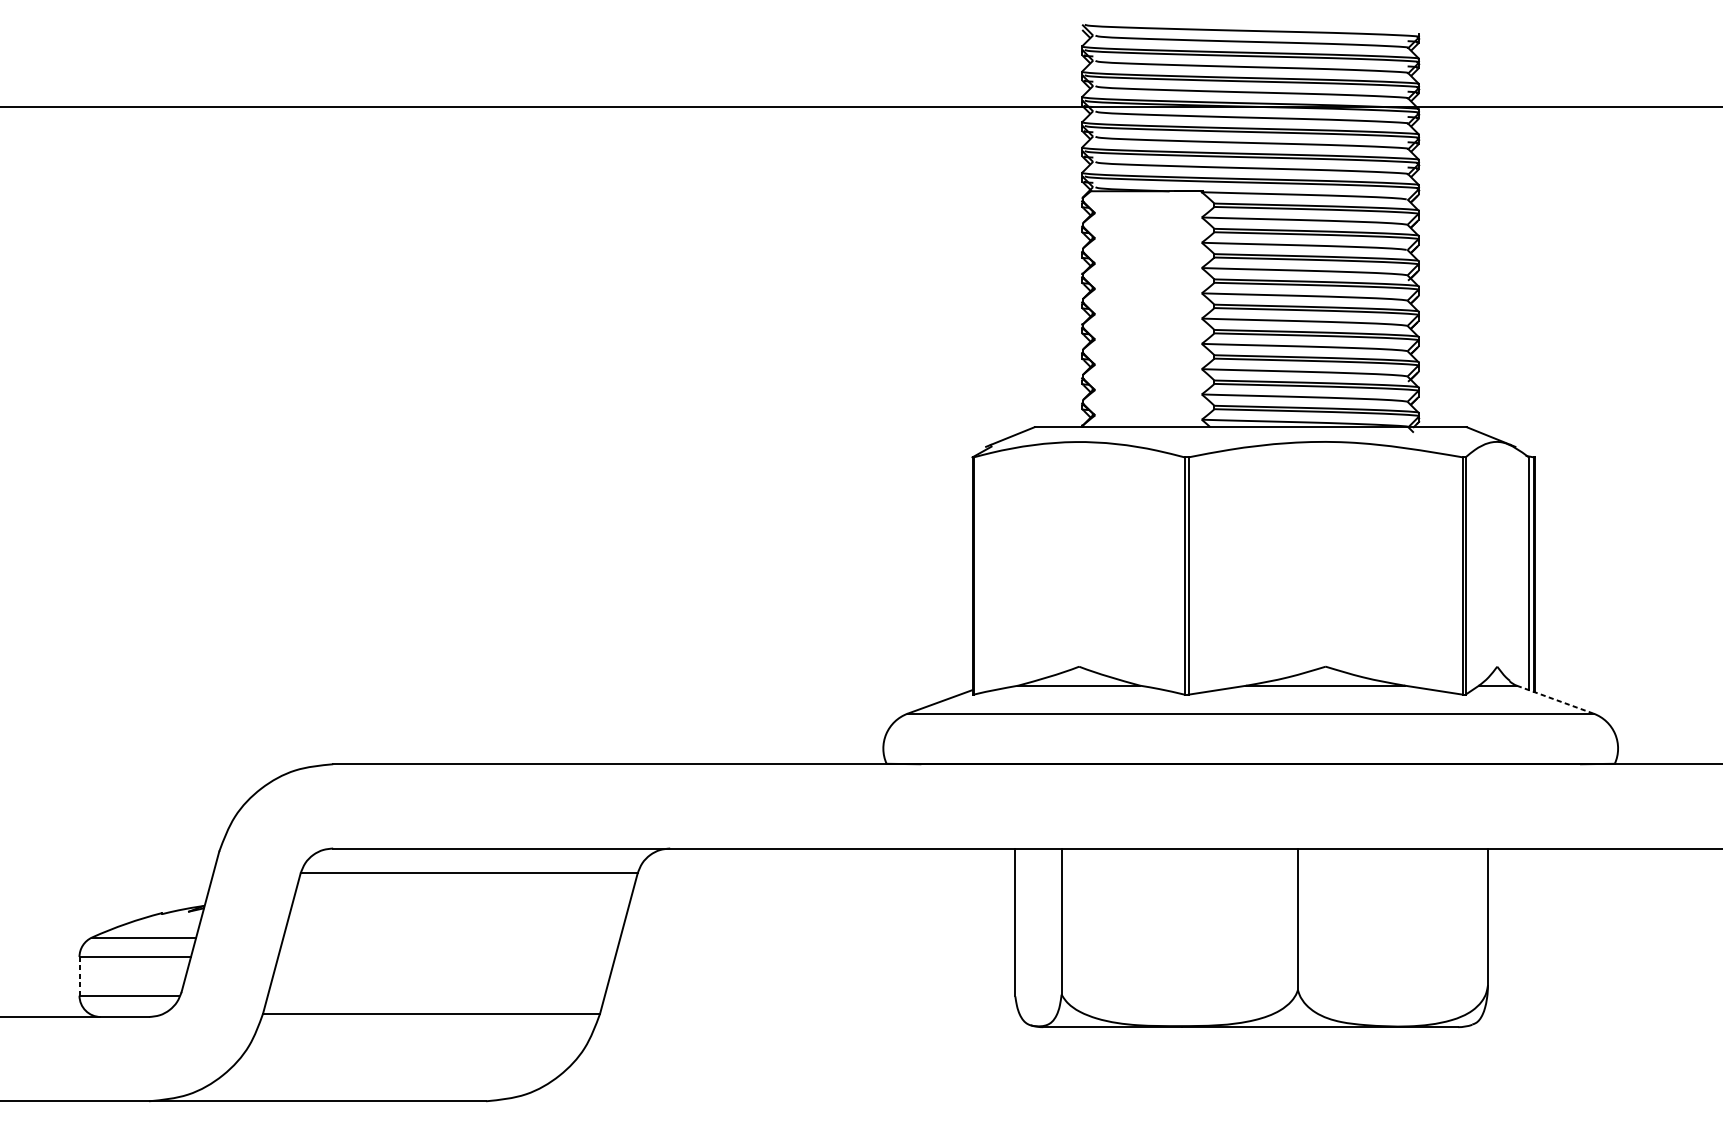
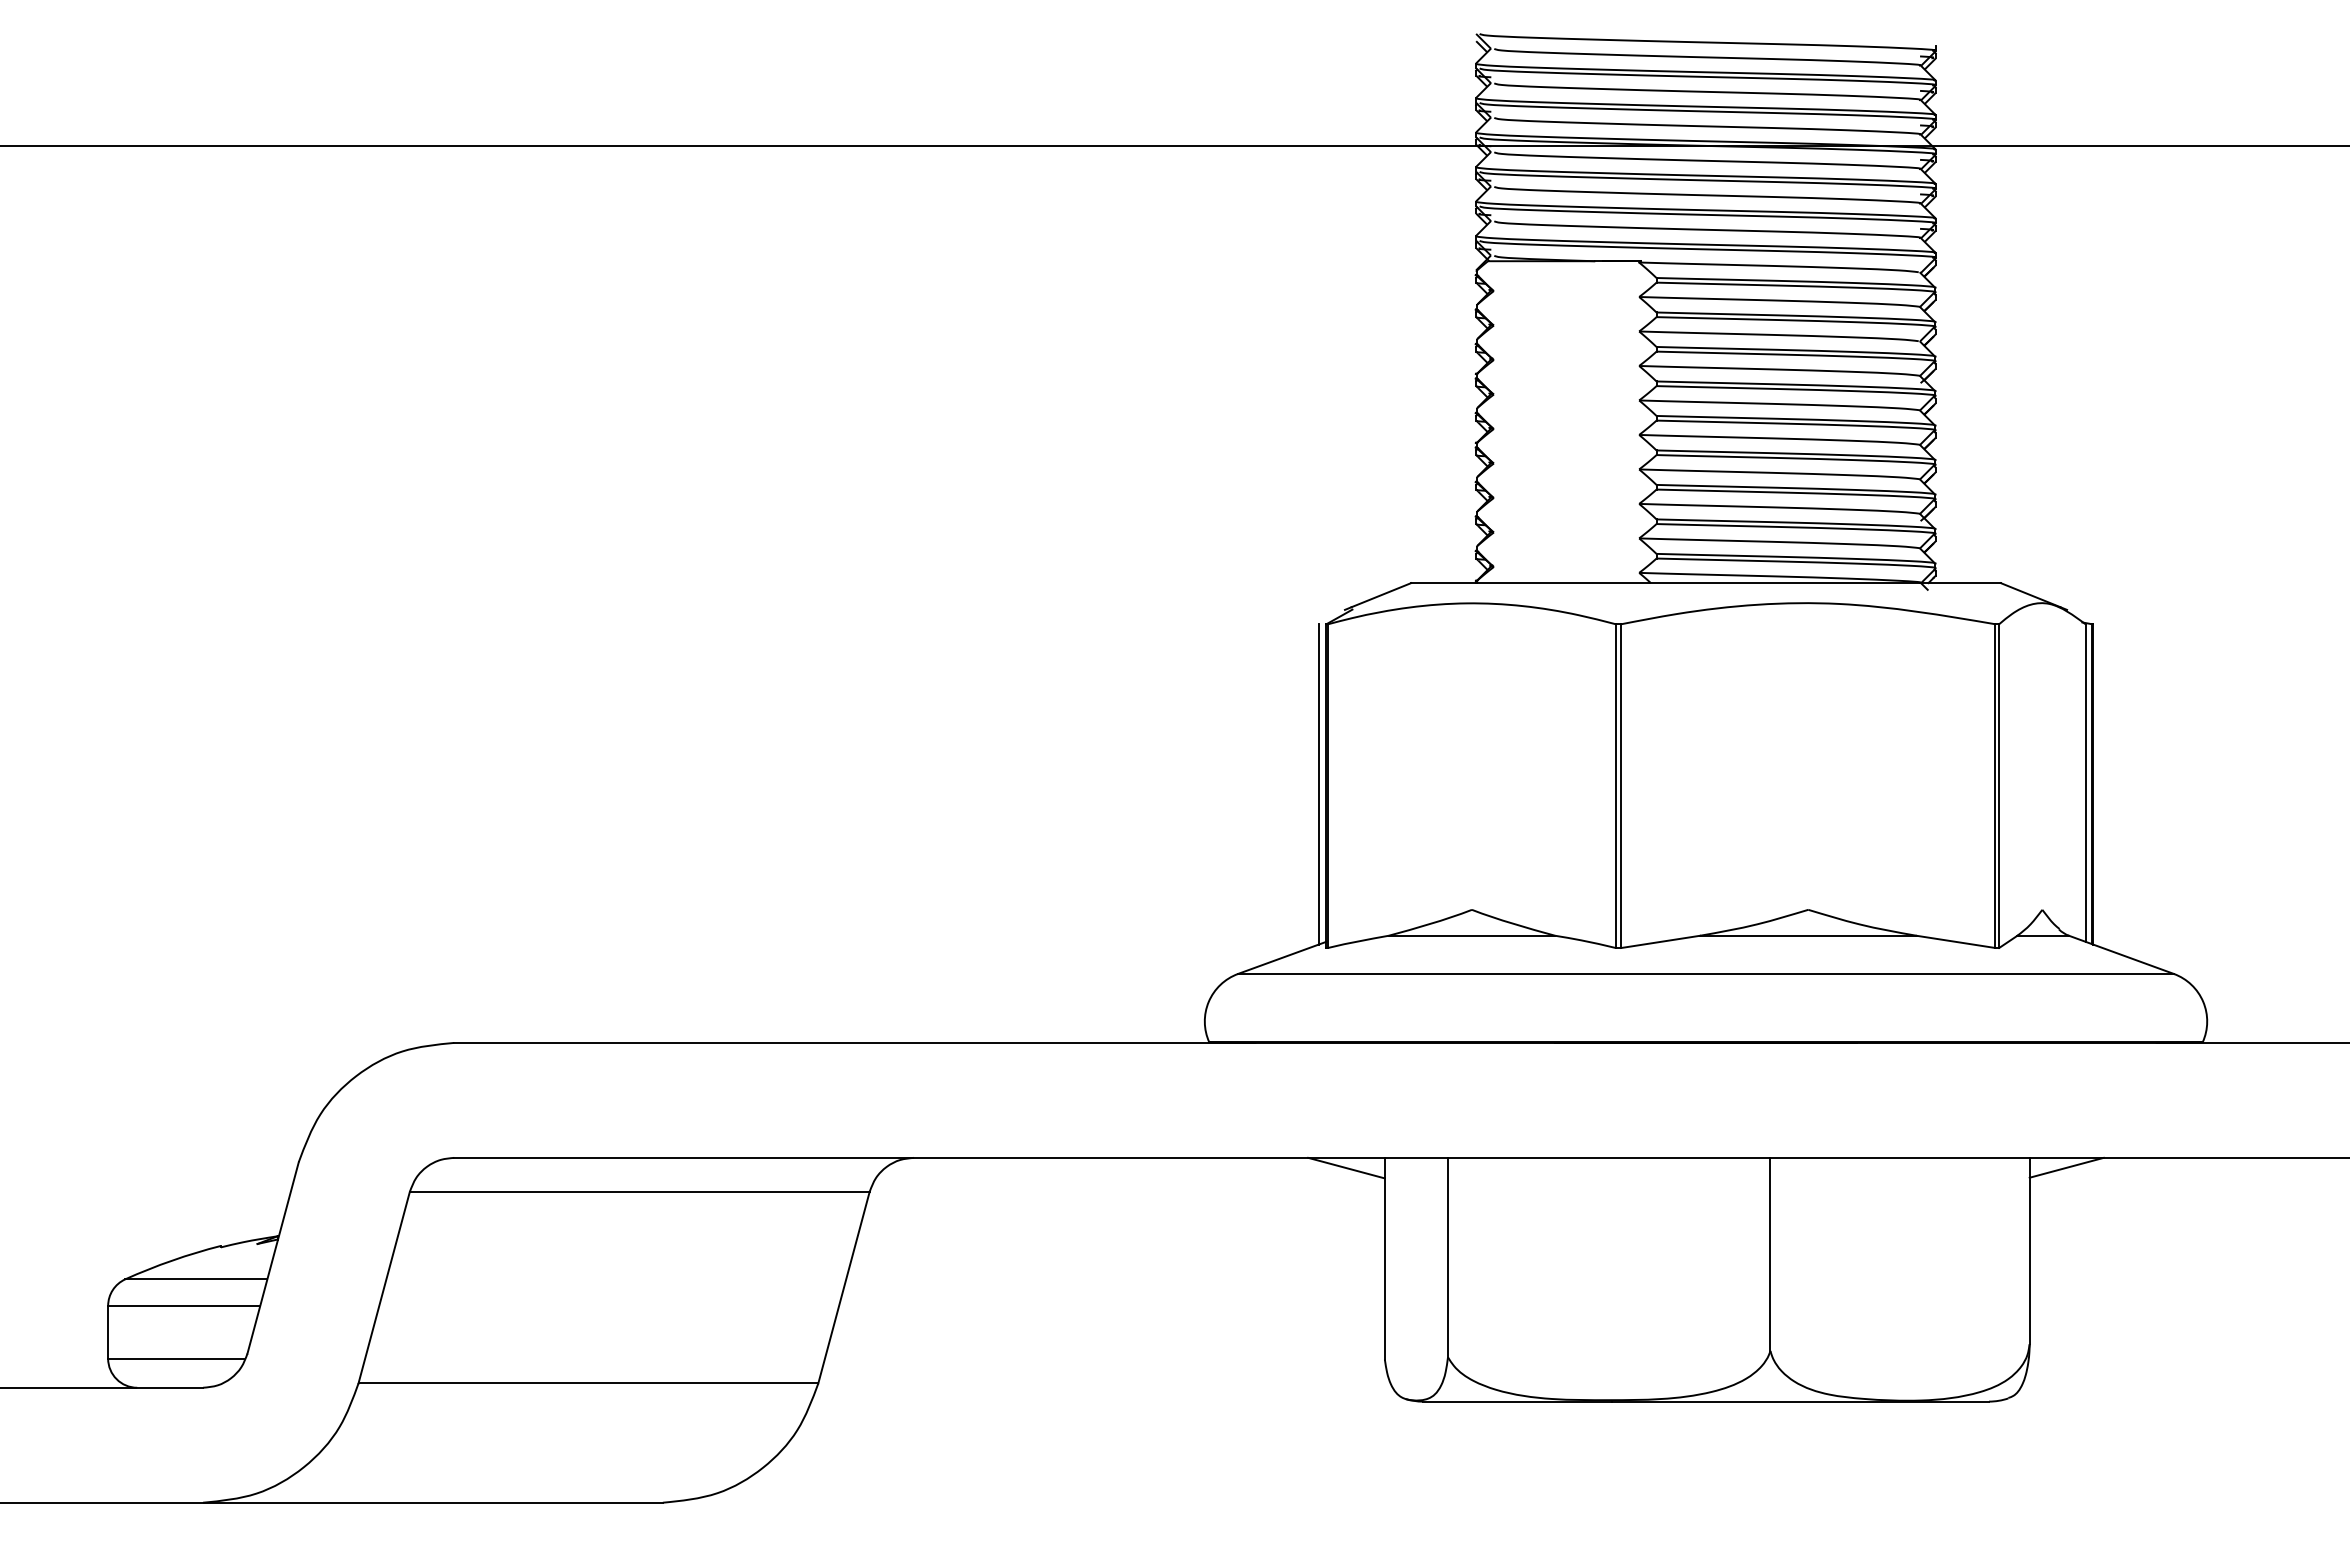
line: (966, 574) -> (1318, 784), added
line: (1555, 699) -> (2121, 954), dashed -> solid
line: (987, 855) -> (1346, 1167), added
line: (1514, 855) -> (2066, 1167), added
line: (79, 975) -> (108, 1331), dashed -> solid

